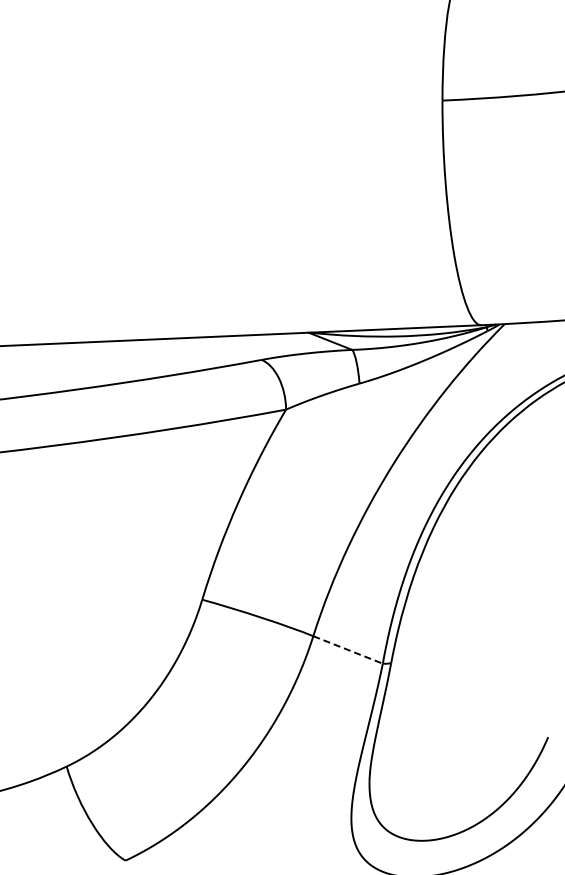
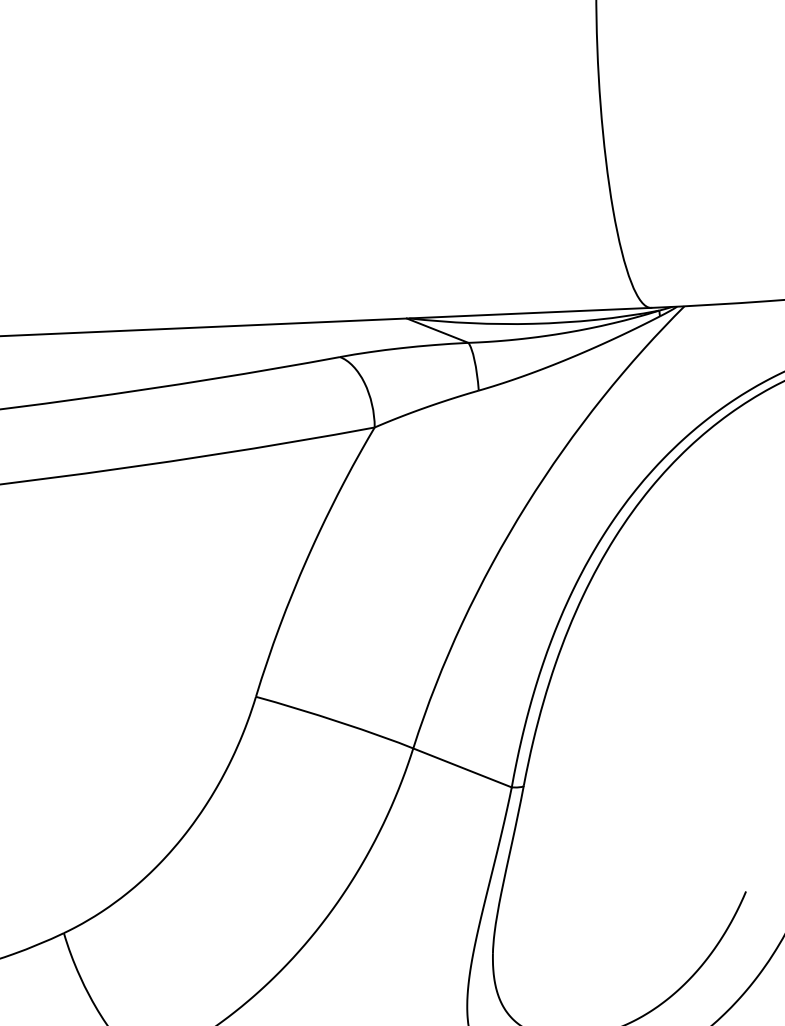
line: (348, 650) -> (463, 768), dashed -> solid

